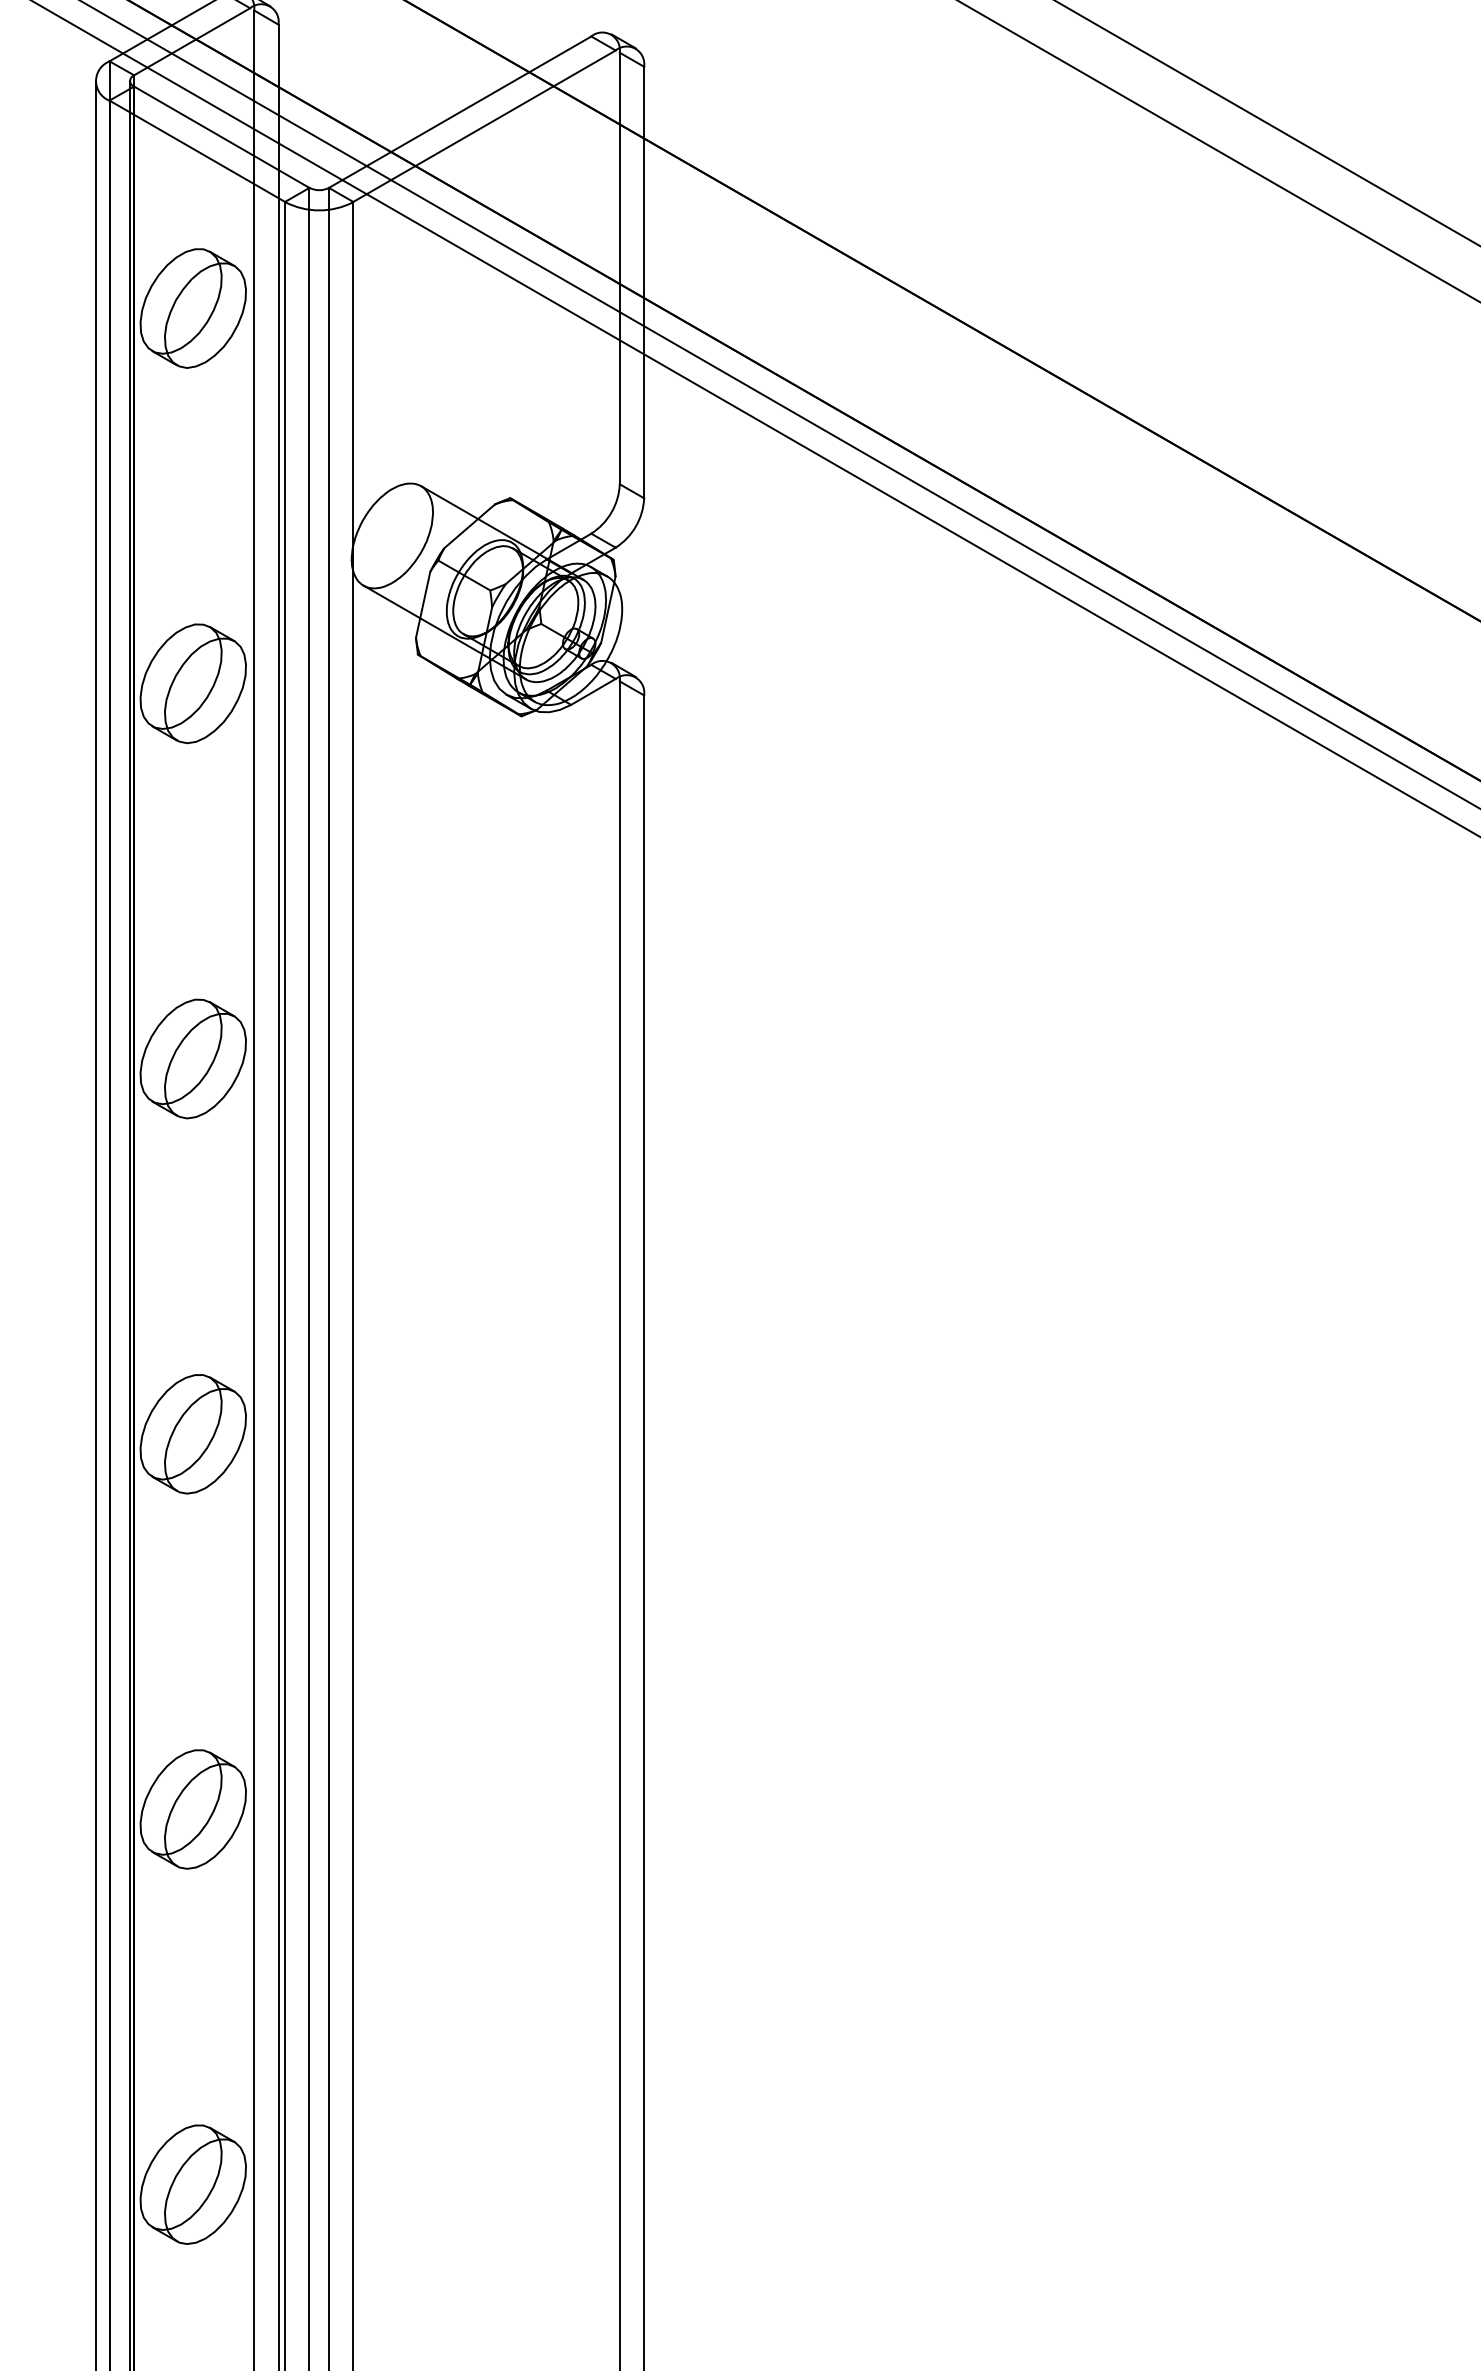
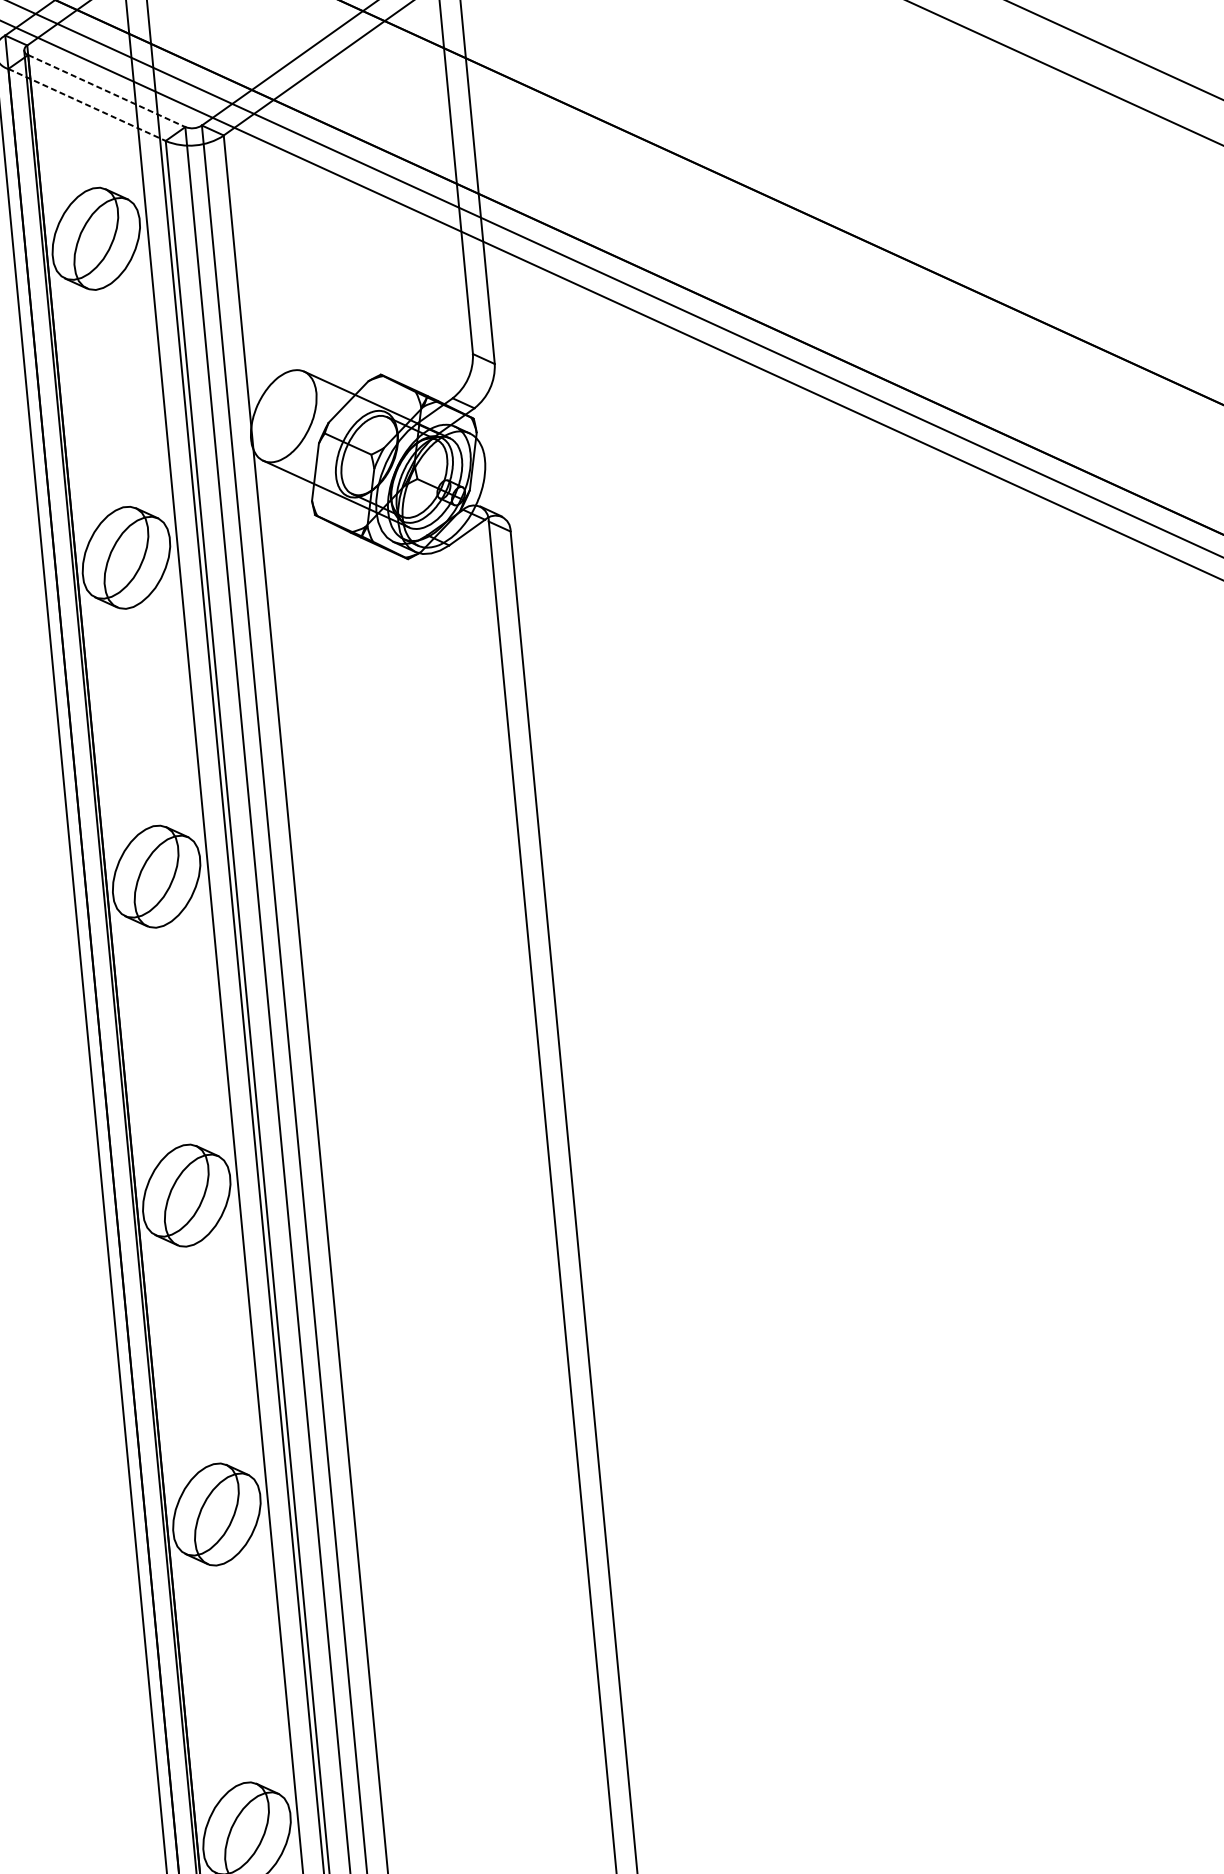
line: (222, 137) -> (107, 91), solid -> dashed
line: (197, 151) -> (87, 105), solid -> dashed

